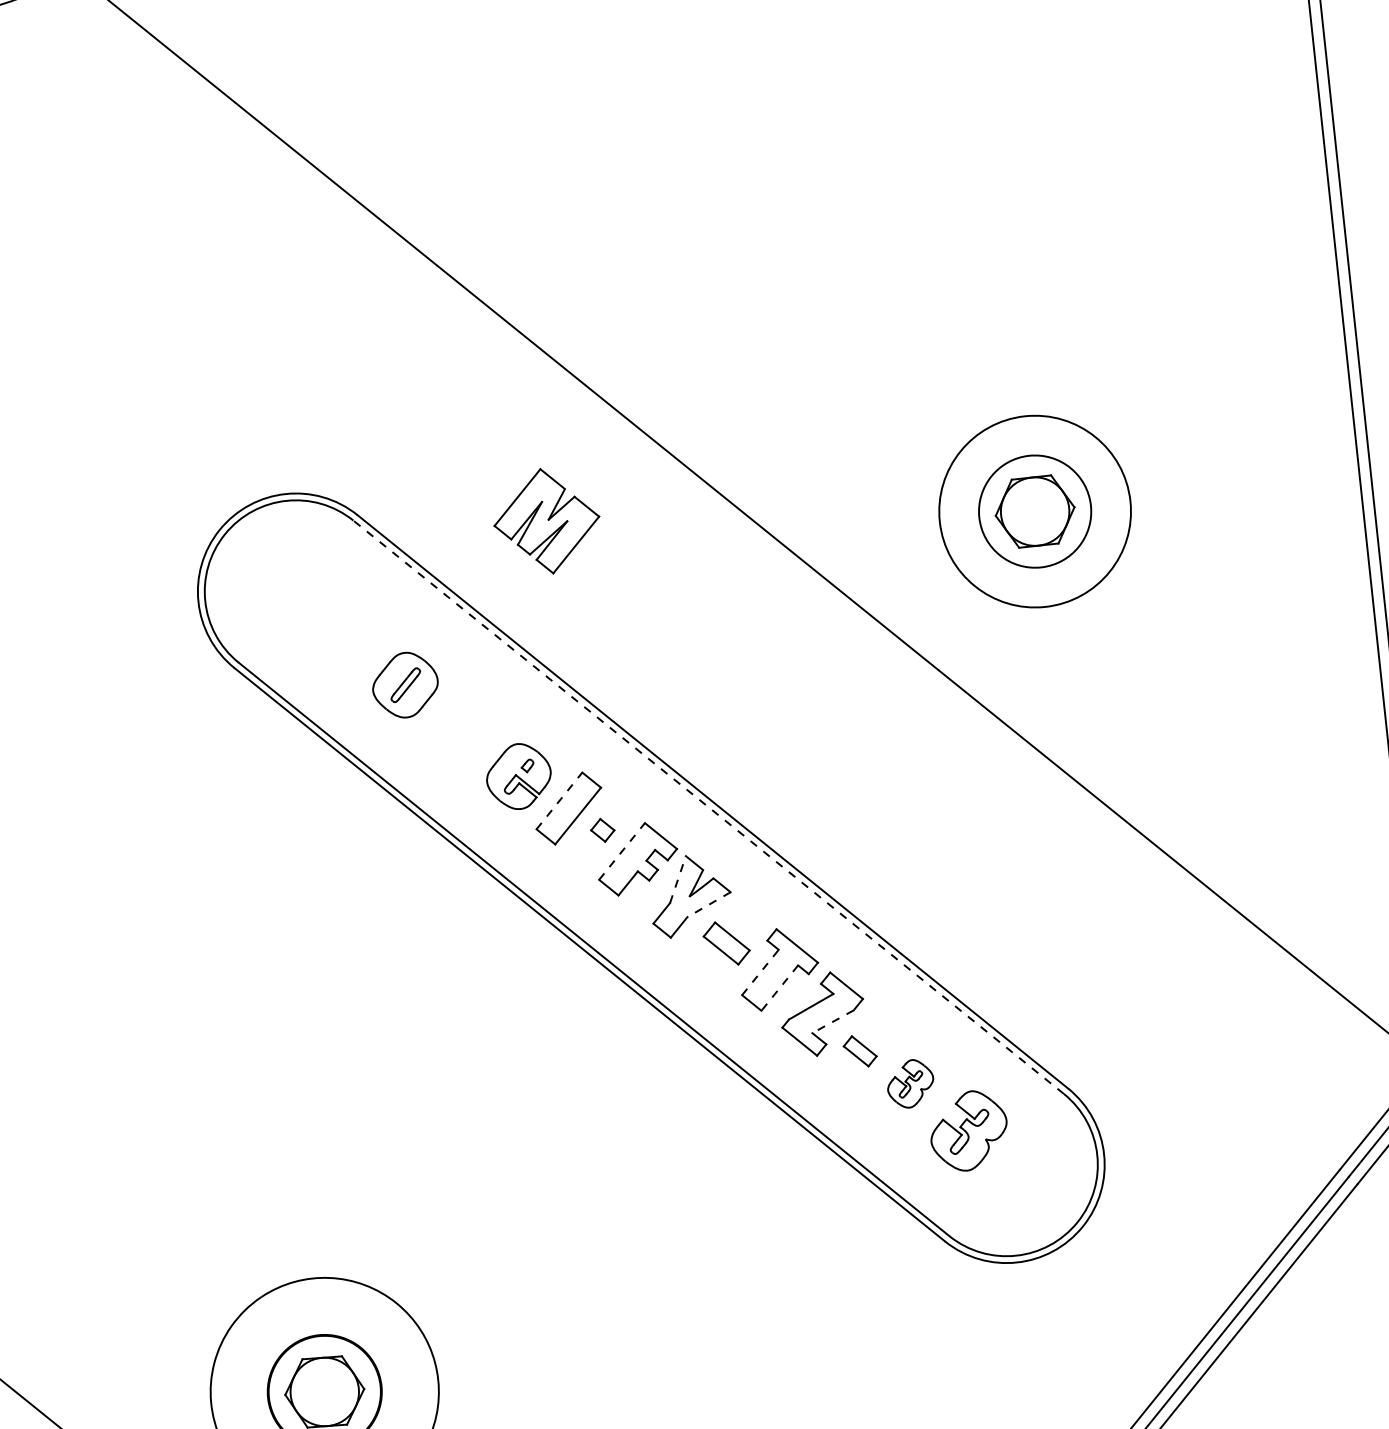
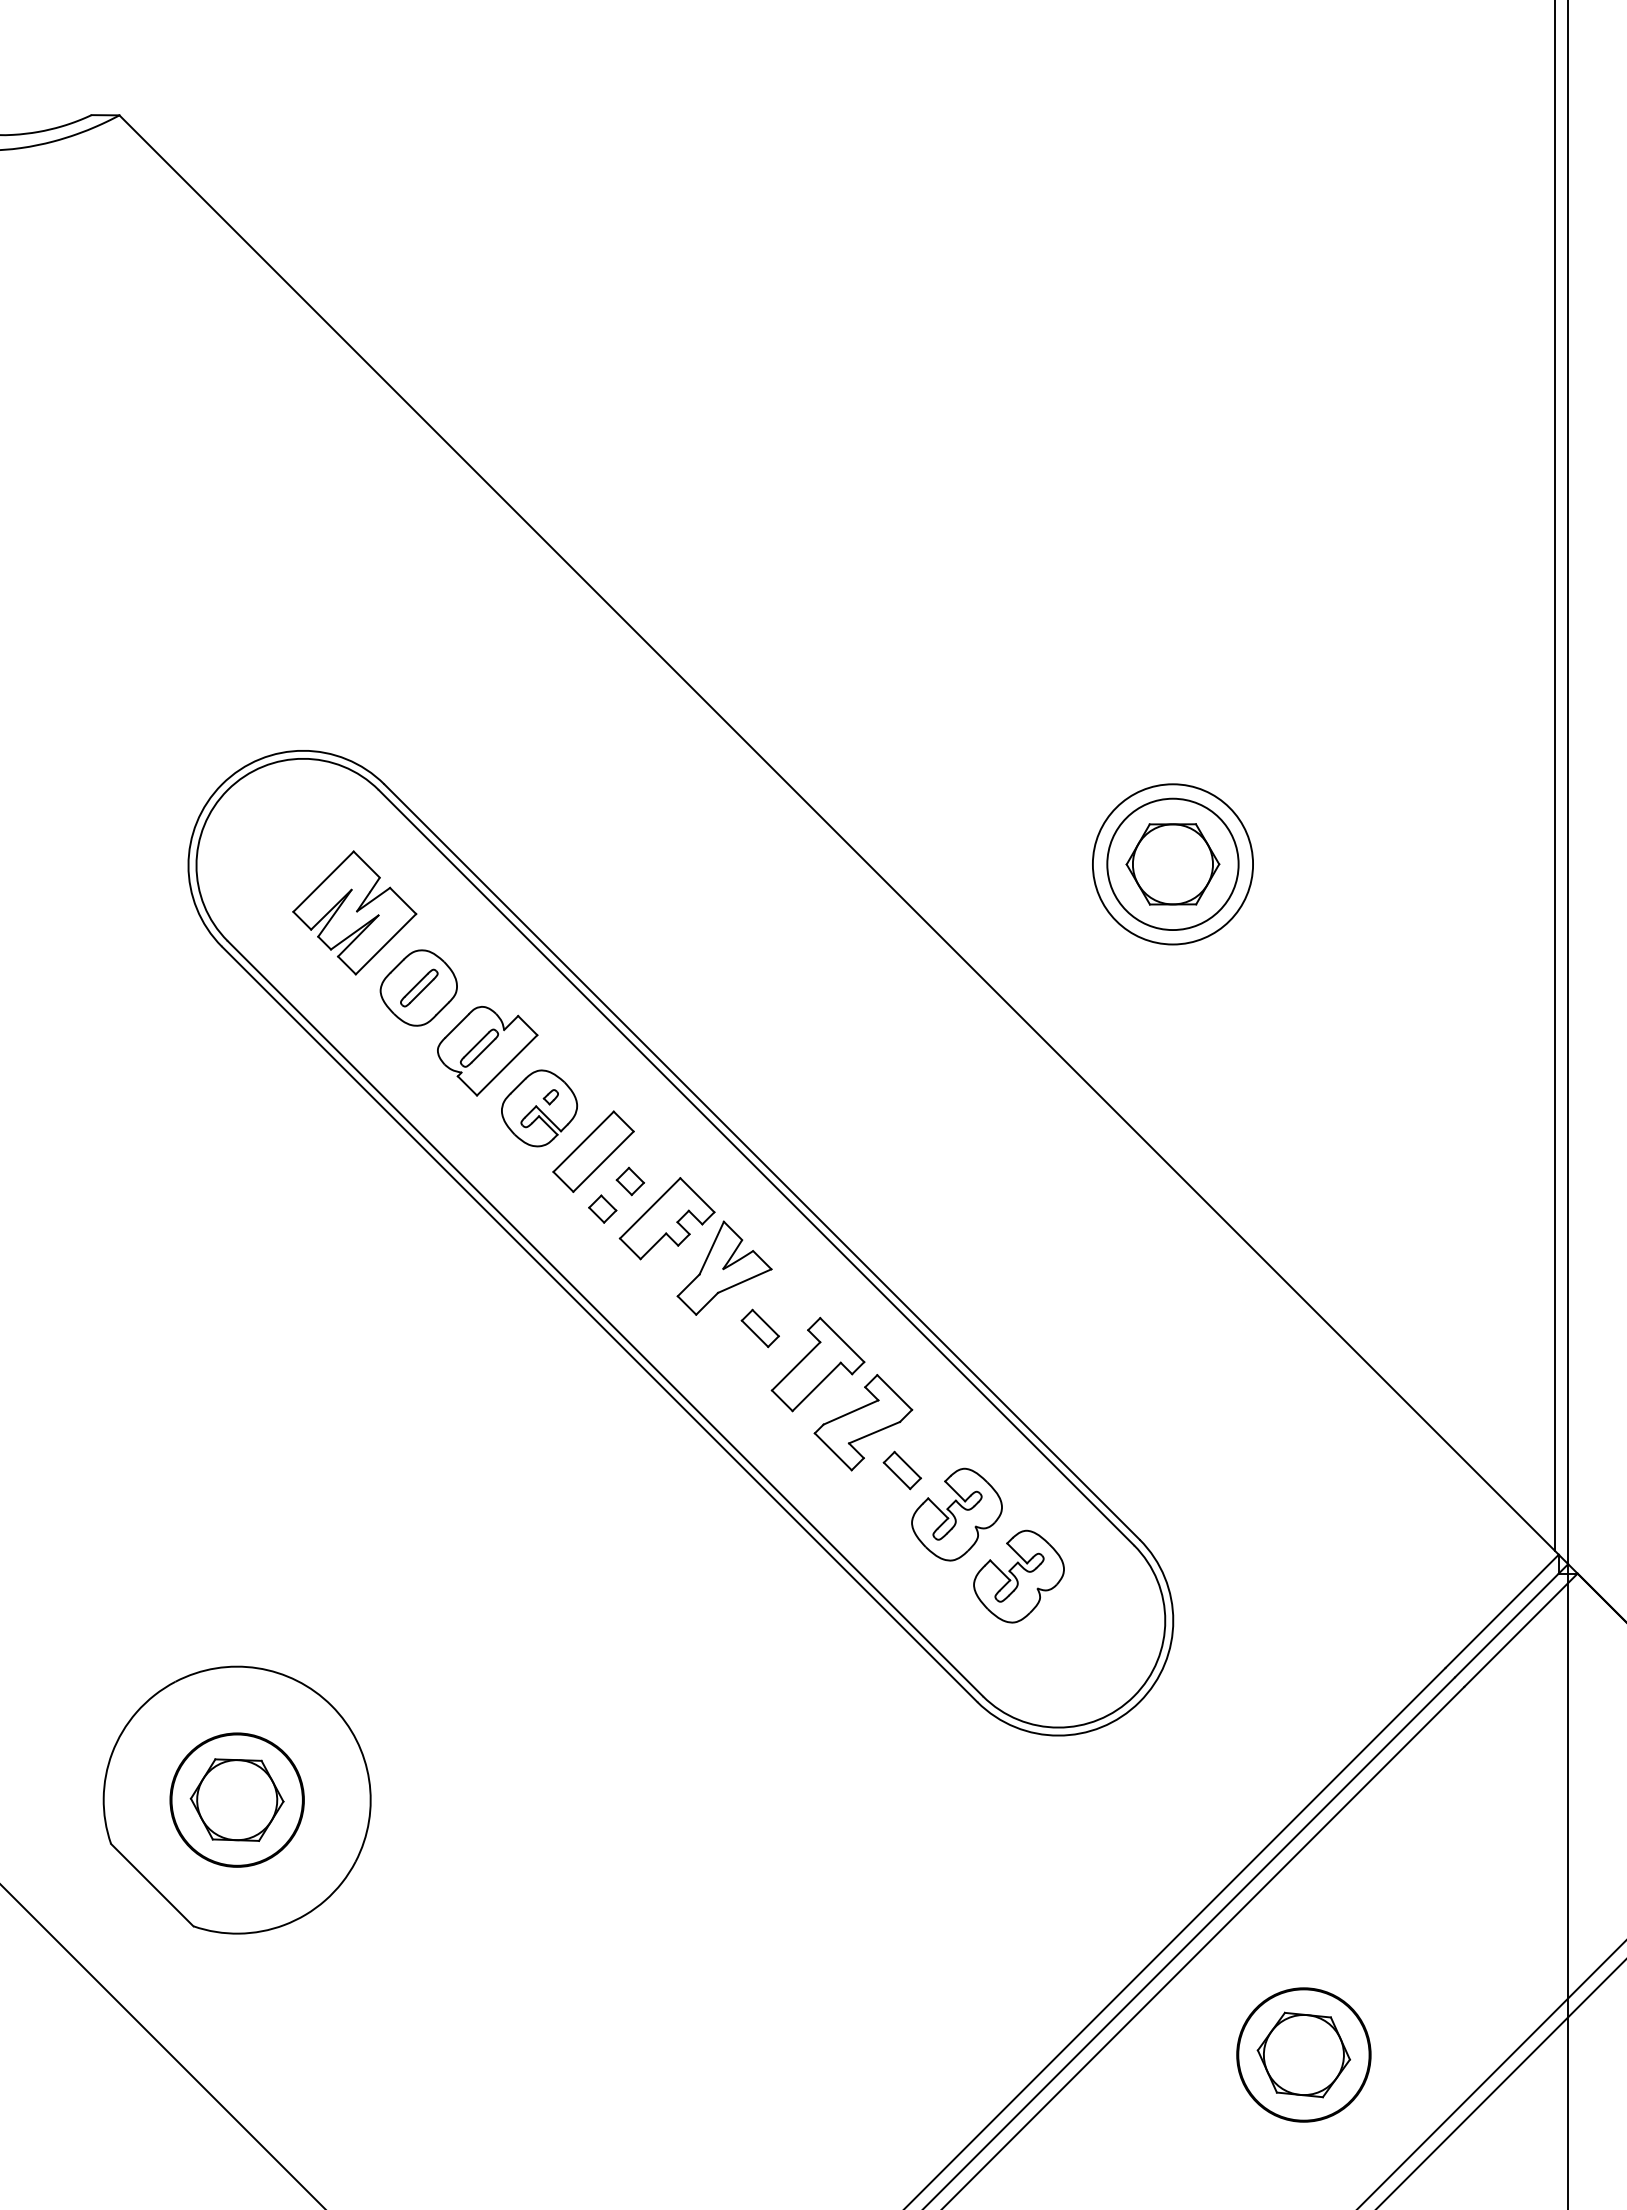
circle: (1034, 511) -> (1172, 864), size x0.71
part: (546, 520) -> (354, 912), moved
part: (469, 732) -> (487, 1051), added
line: (559, 800) -> (583, 1141), dashed -> solid
line: (708, 807) -> (756, 1167), dashed -> solid
line: (622, 851) -> (650, 1208), dashed -> solid
part: (581, 855) -> (602, 1208), added
line: (677, 880) -> (711, 1248), dashed -> solid
line: (708, 905) -> (744, 1281), dashed -> solid
part: (725, 943) -> (759, 1328), size x0.71
line: (760, 972) -> (796, 1366), dashed -> solid
line: (779, 988) -> (816, 1387), dashed -> solid
line: (833, 1021) -> (874, 1432), dashed -> solid
part: (910, 1083) -> (956, 1514), size x1.67

